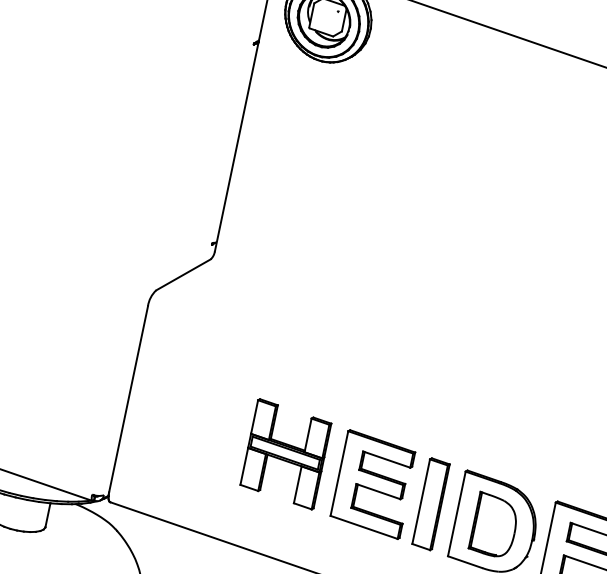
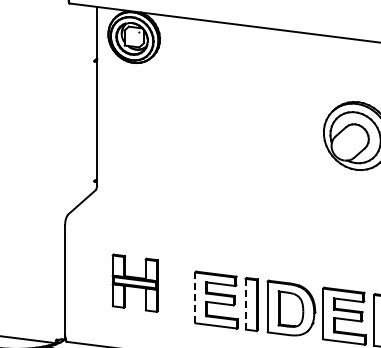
part: (284, 452) -> (134, 282), moved
line: (339, 472) -> (195, 297), solid -> dashed
line: (420, 500) -> (245, 303), solid -> dashed

